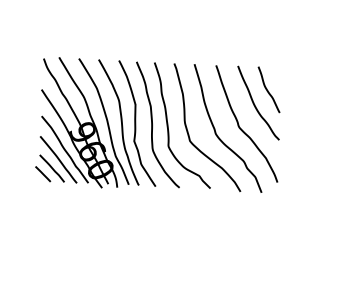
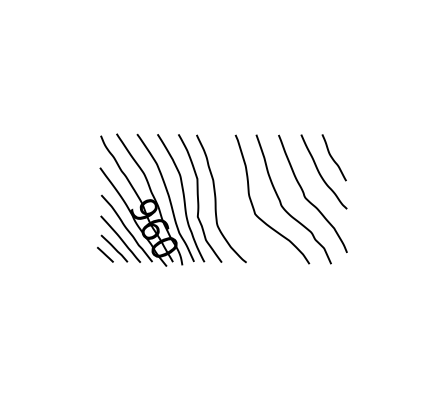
curve: (168, 124) -> (232, 198), removed

